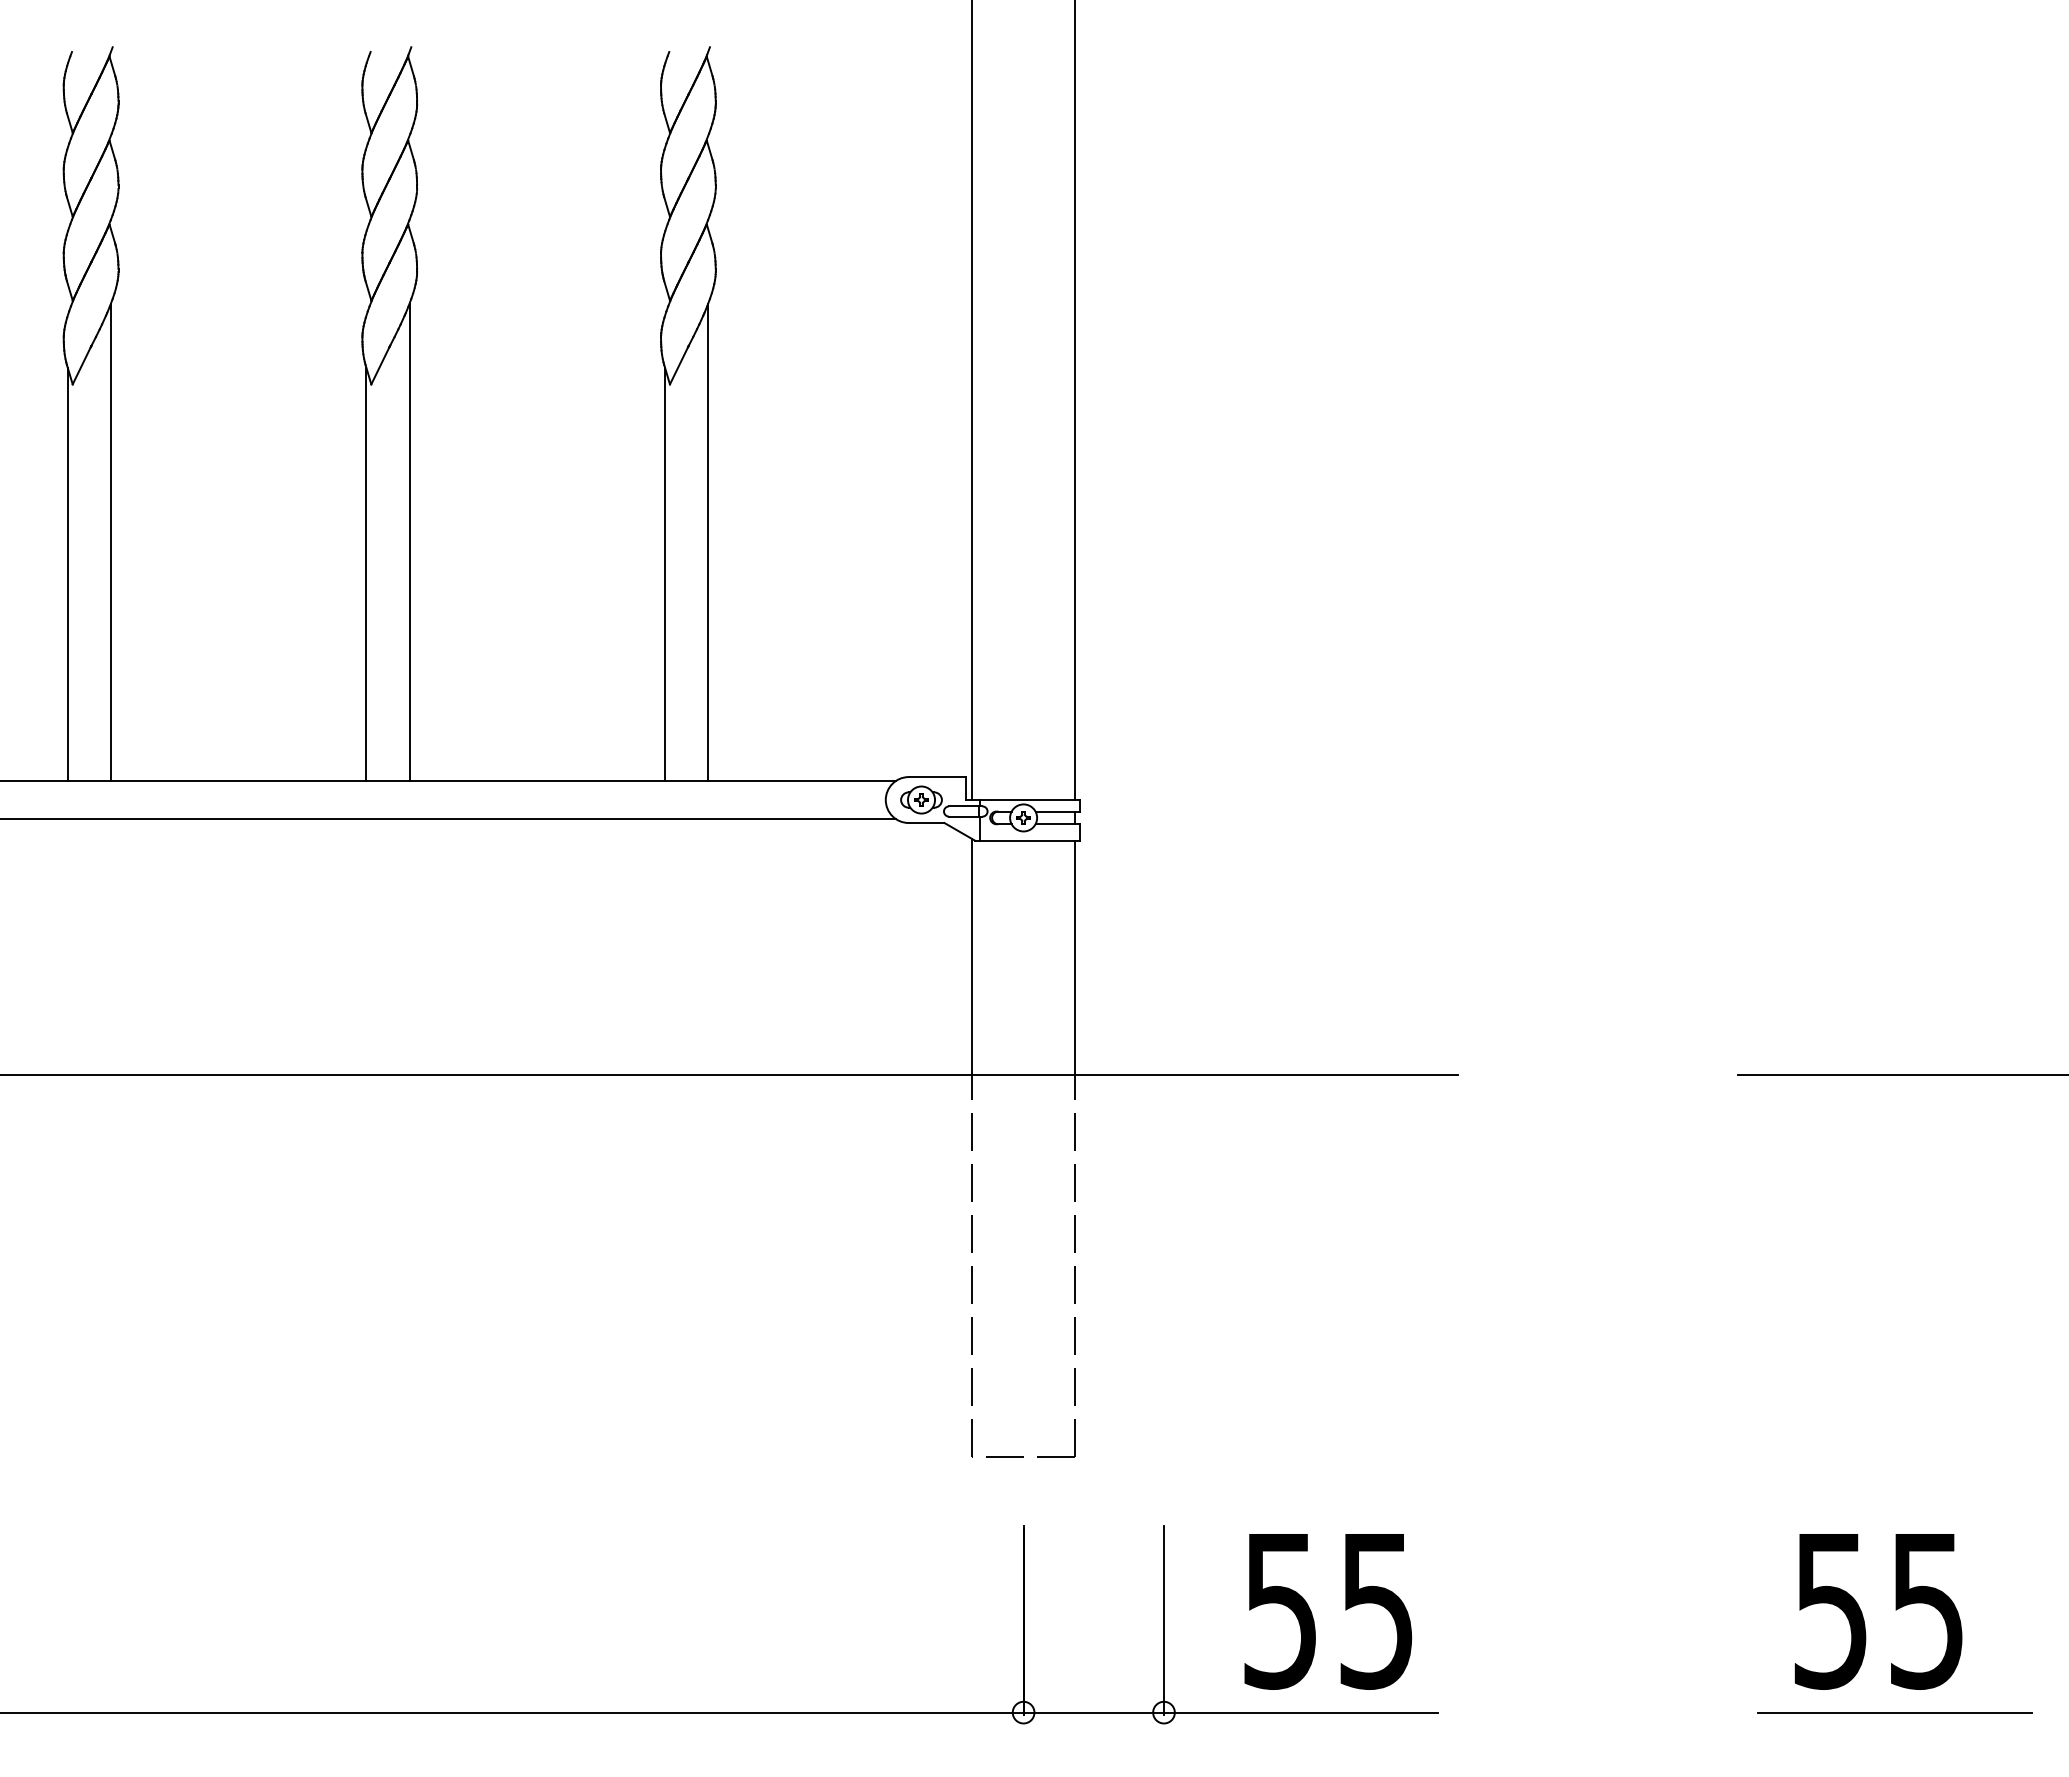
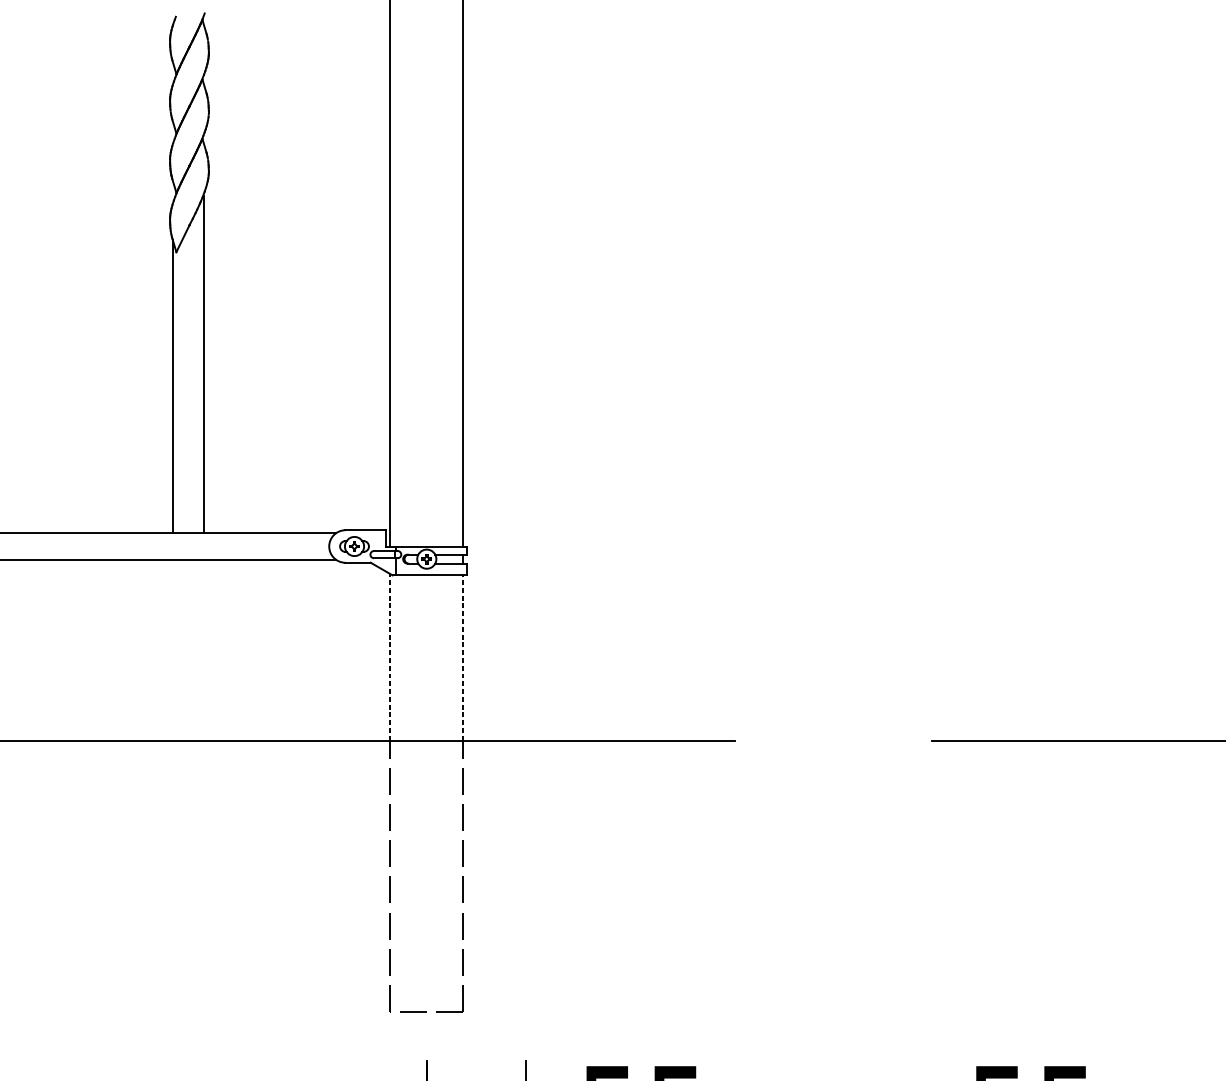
line: (971, 956) -> (389, 657), solid -> dashed
line: (1075, 957) -> (463, 658), solid -> dashed

